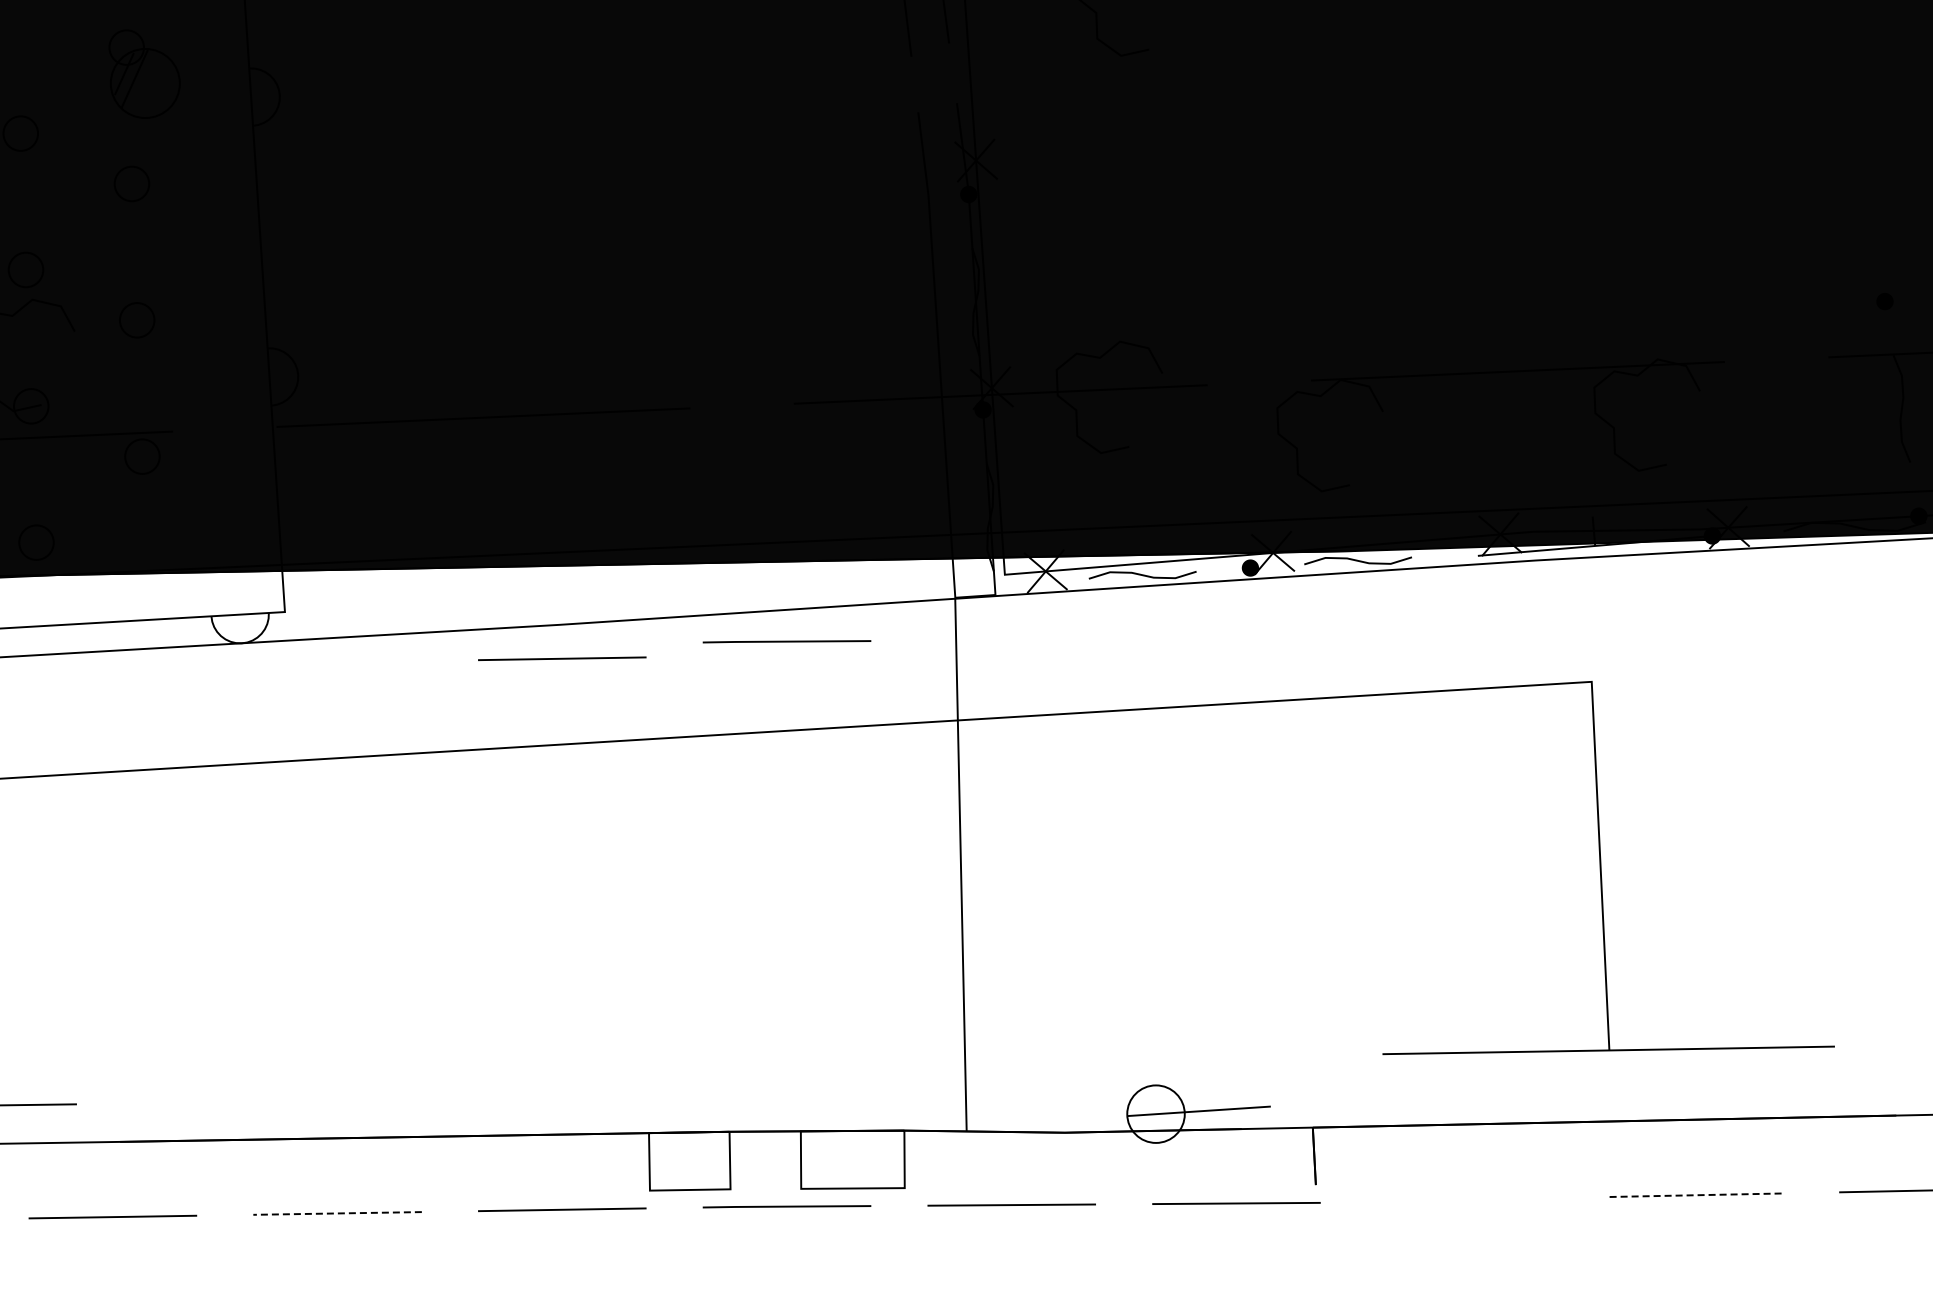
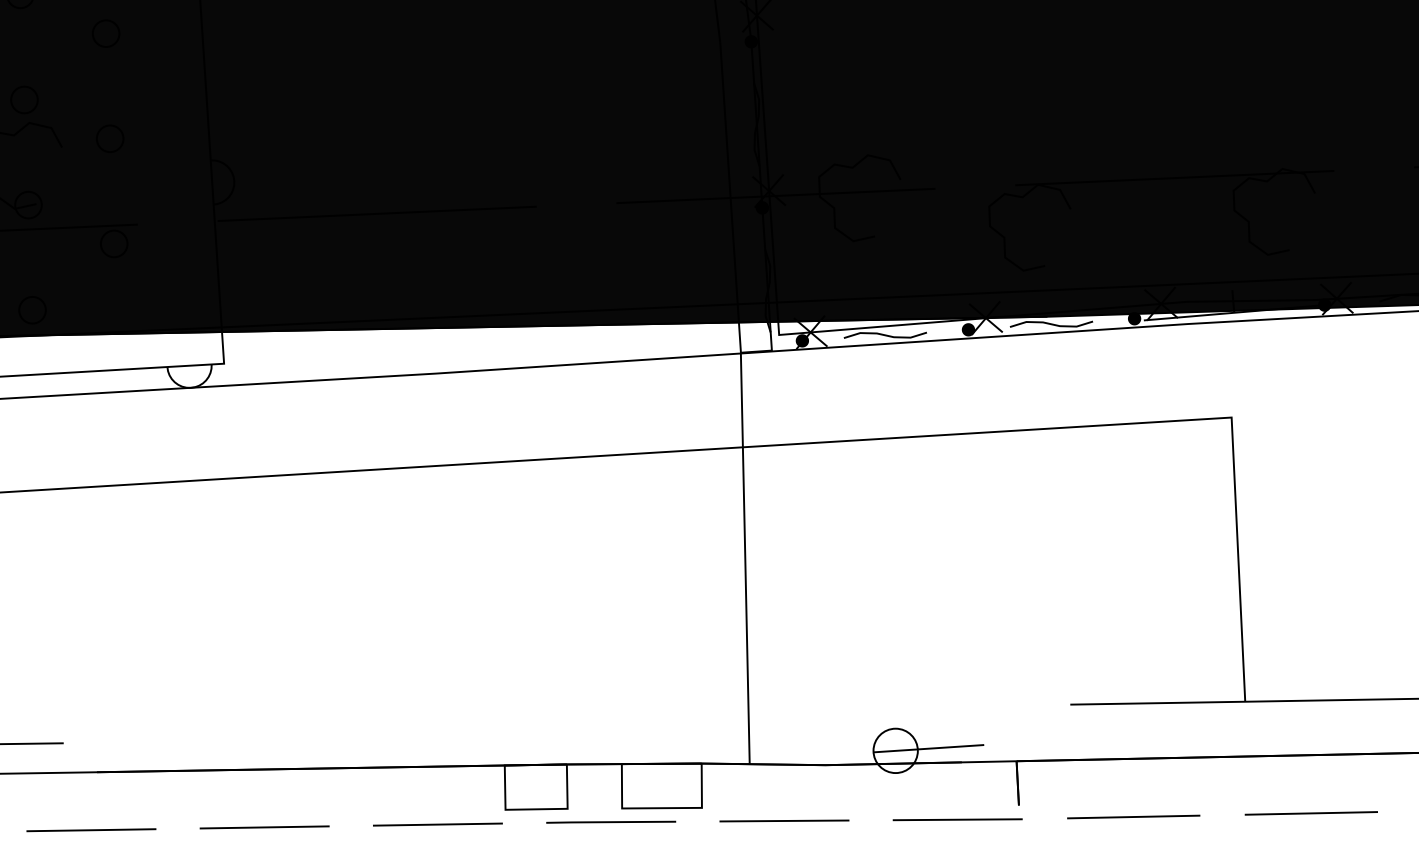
fill: (1465, 553) -> (1134, 318), added
fill: (1034, 582) -> (801, 340), added
line: (786, 641) -> (610, 386), removed
line: (562, 658) -> (438, 399), removed
line: (1694, 1195) -> (1310, 813), dashed -> solid
line: (1464, 1199) -> (1133, 816), added
line: (337, 1213) -> (264, 827), dashed -> solid

